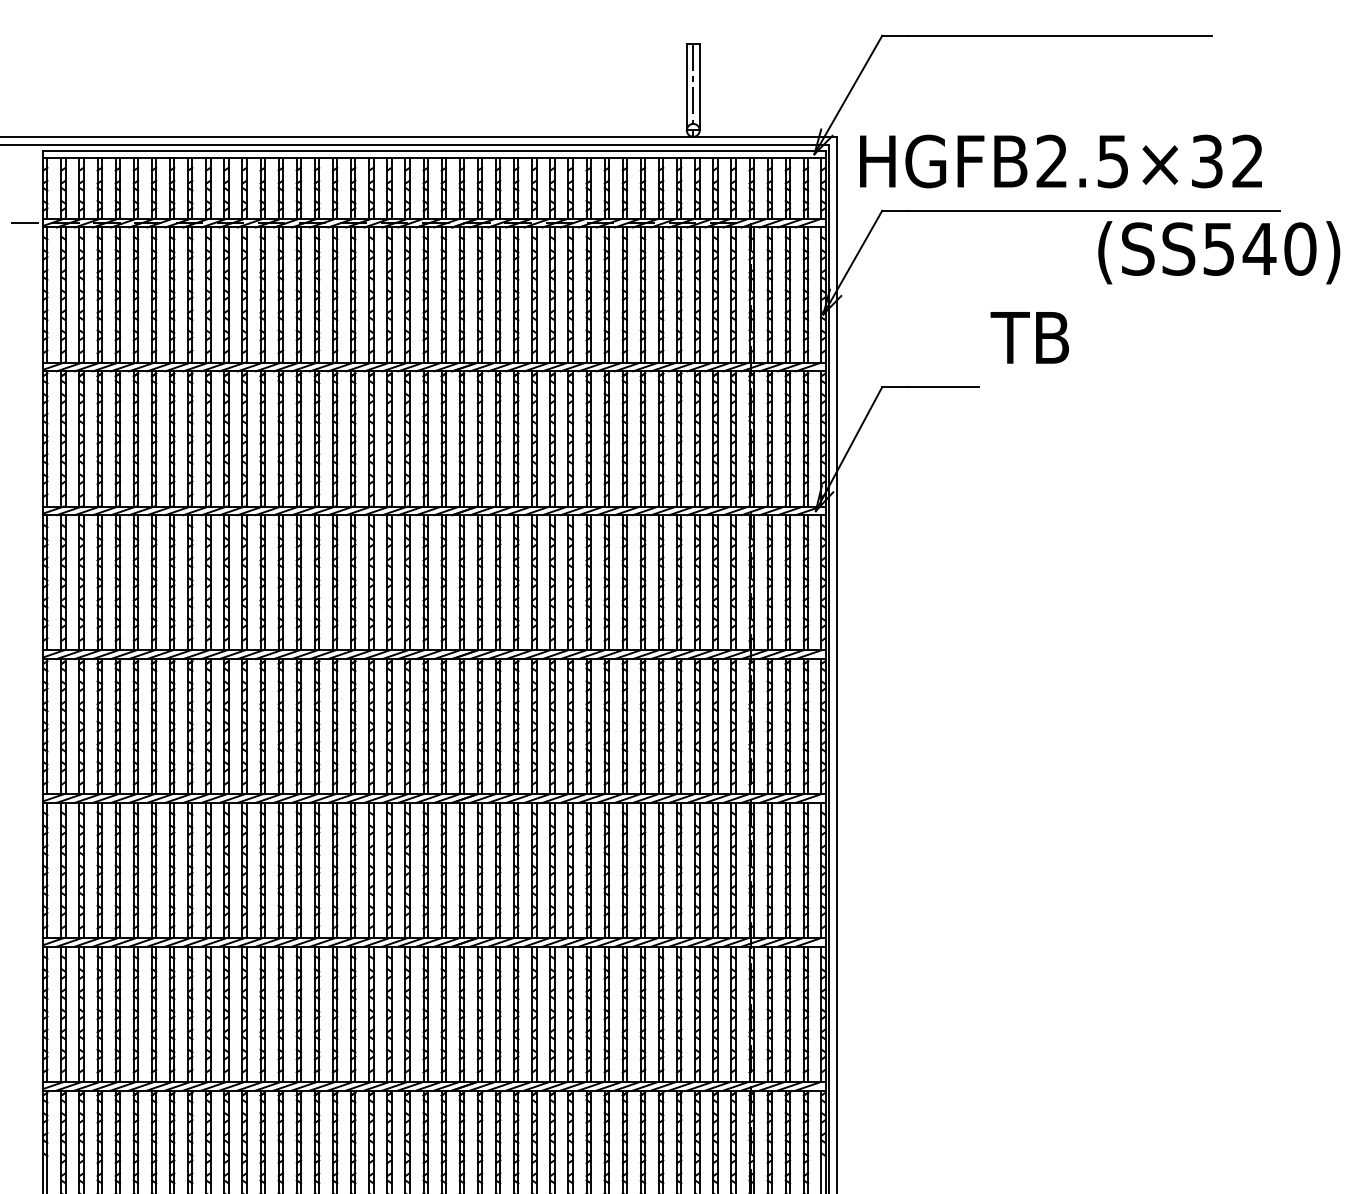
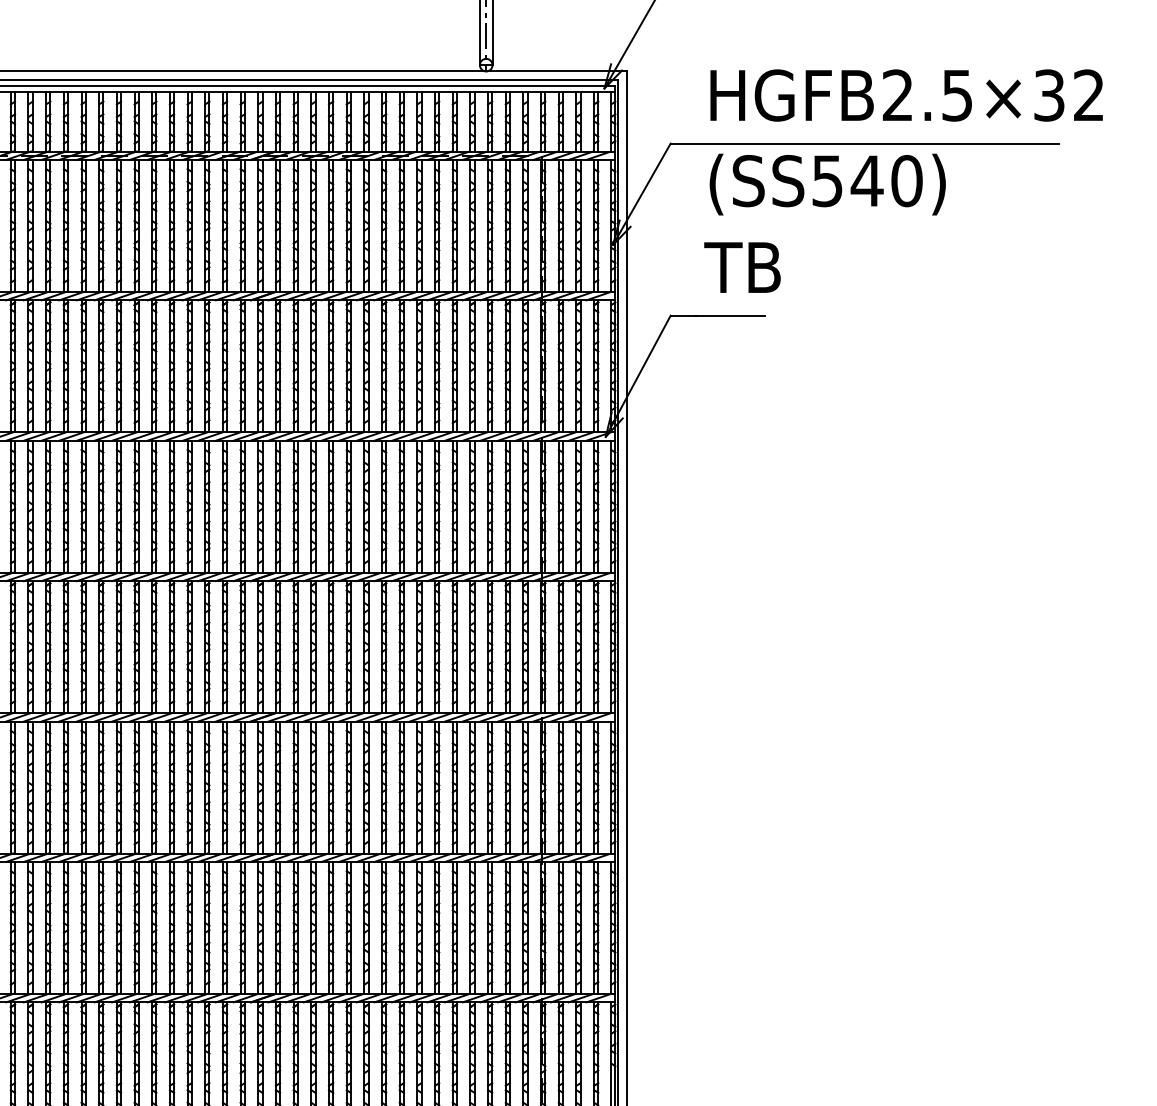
text: (1060, 161) -> (906, 95), moved
text: (1219, 252) -> (828, 184), moved
text: (1029, 337) -> (742, 267), moved

